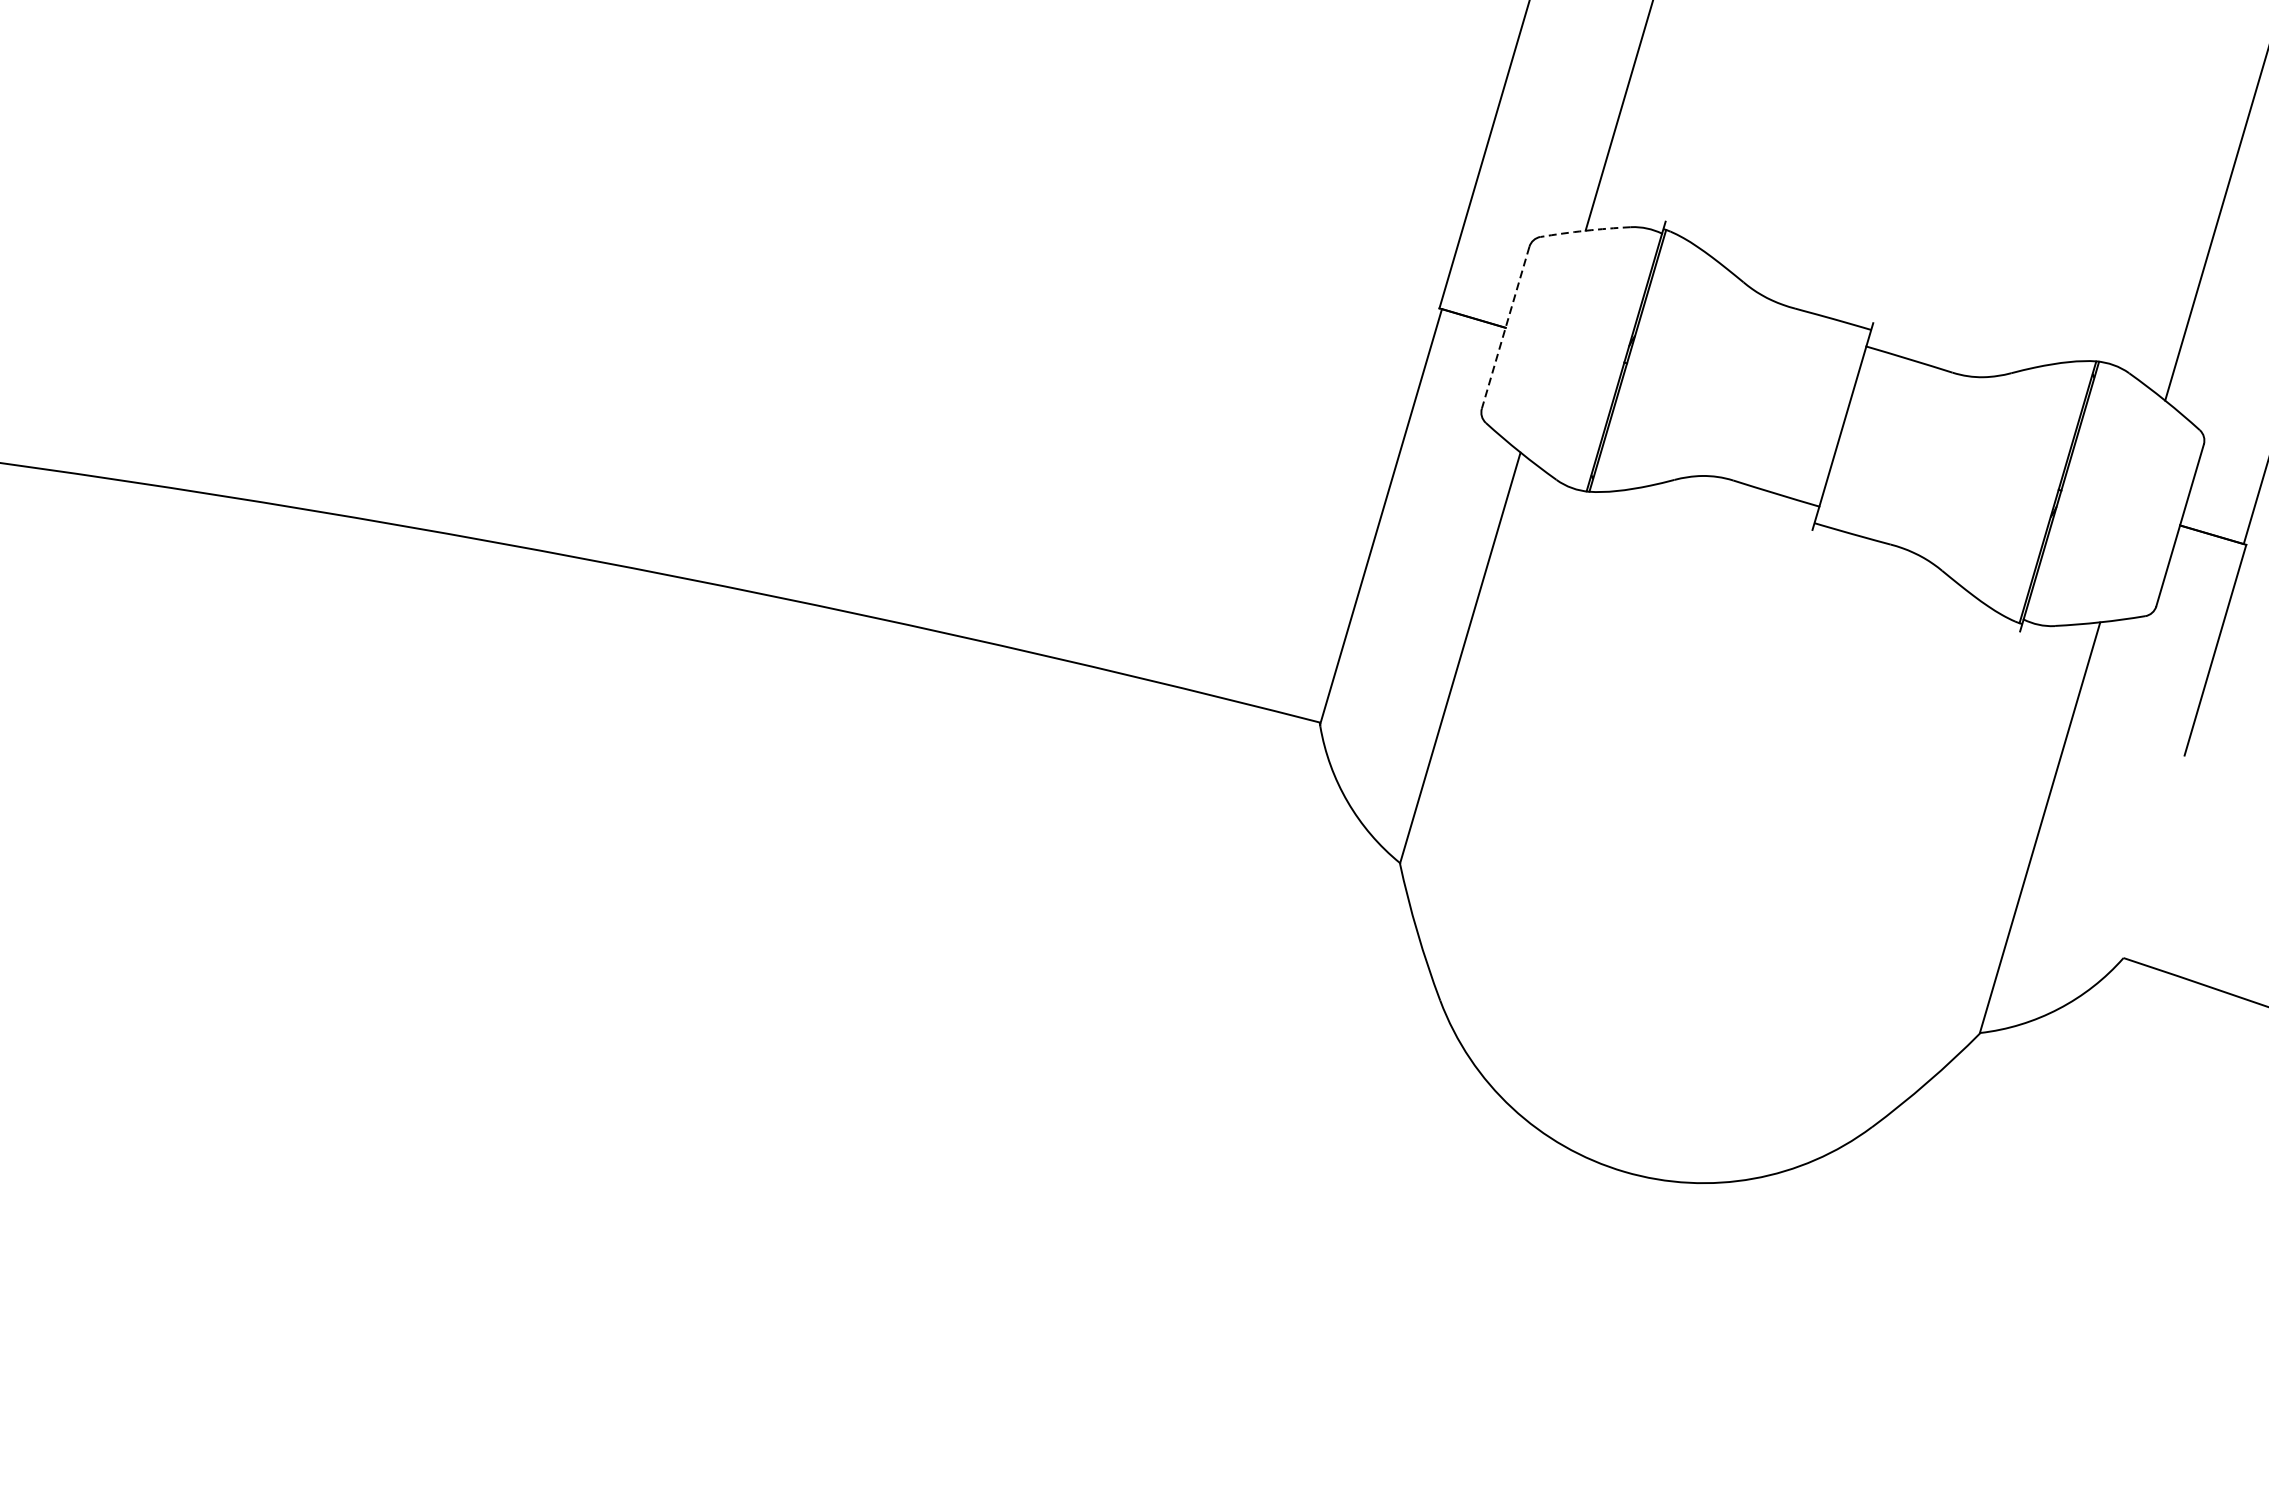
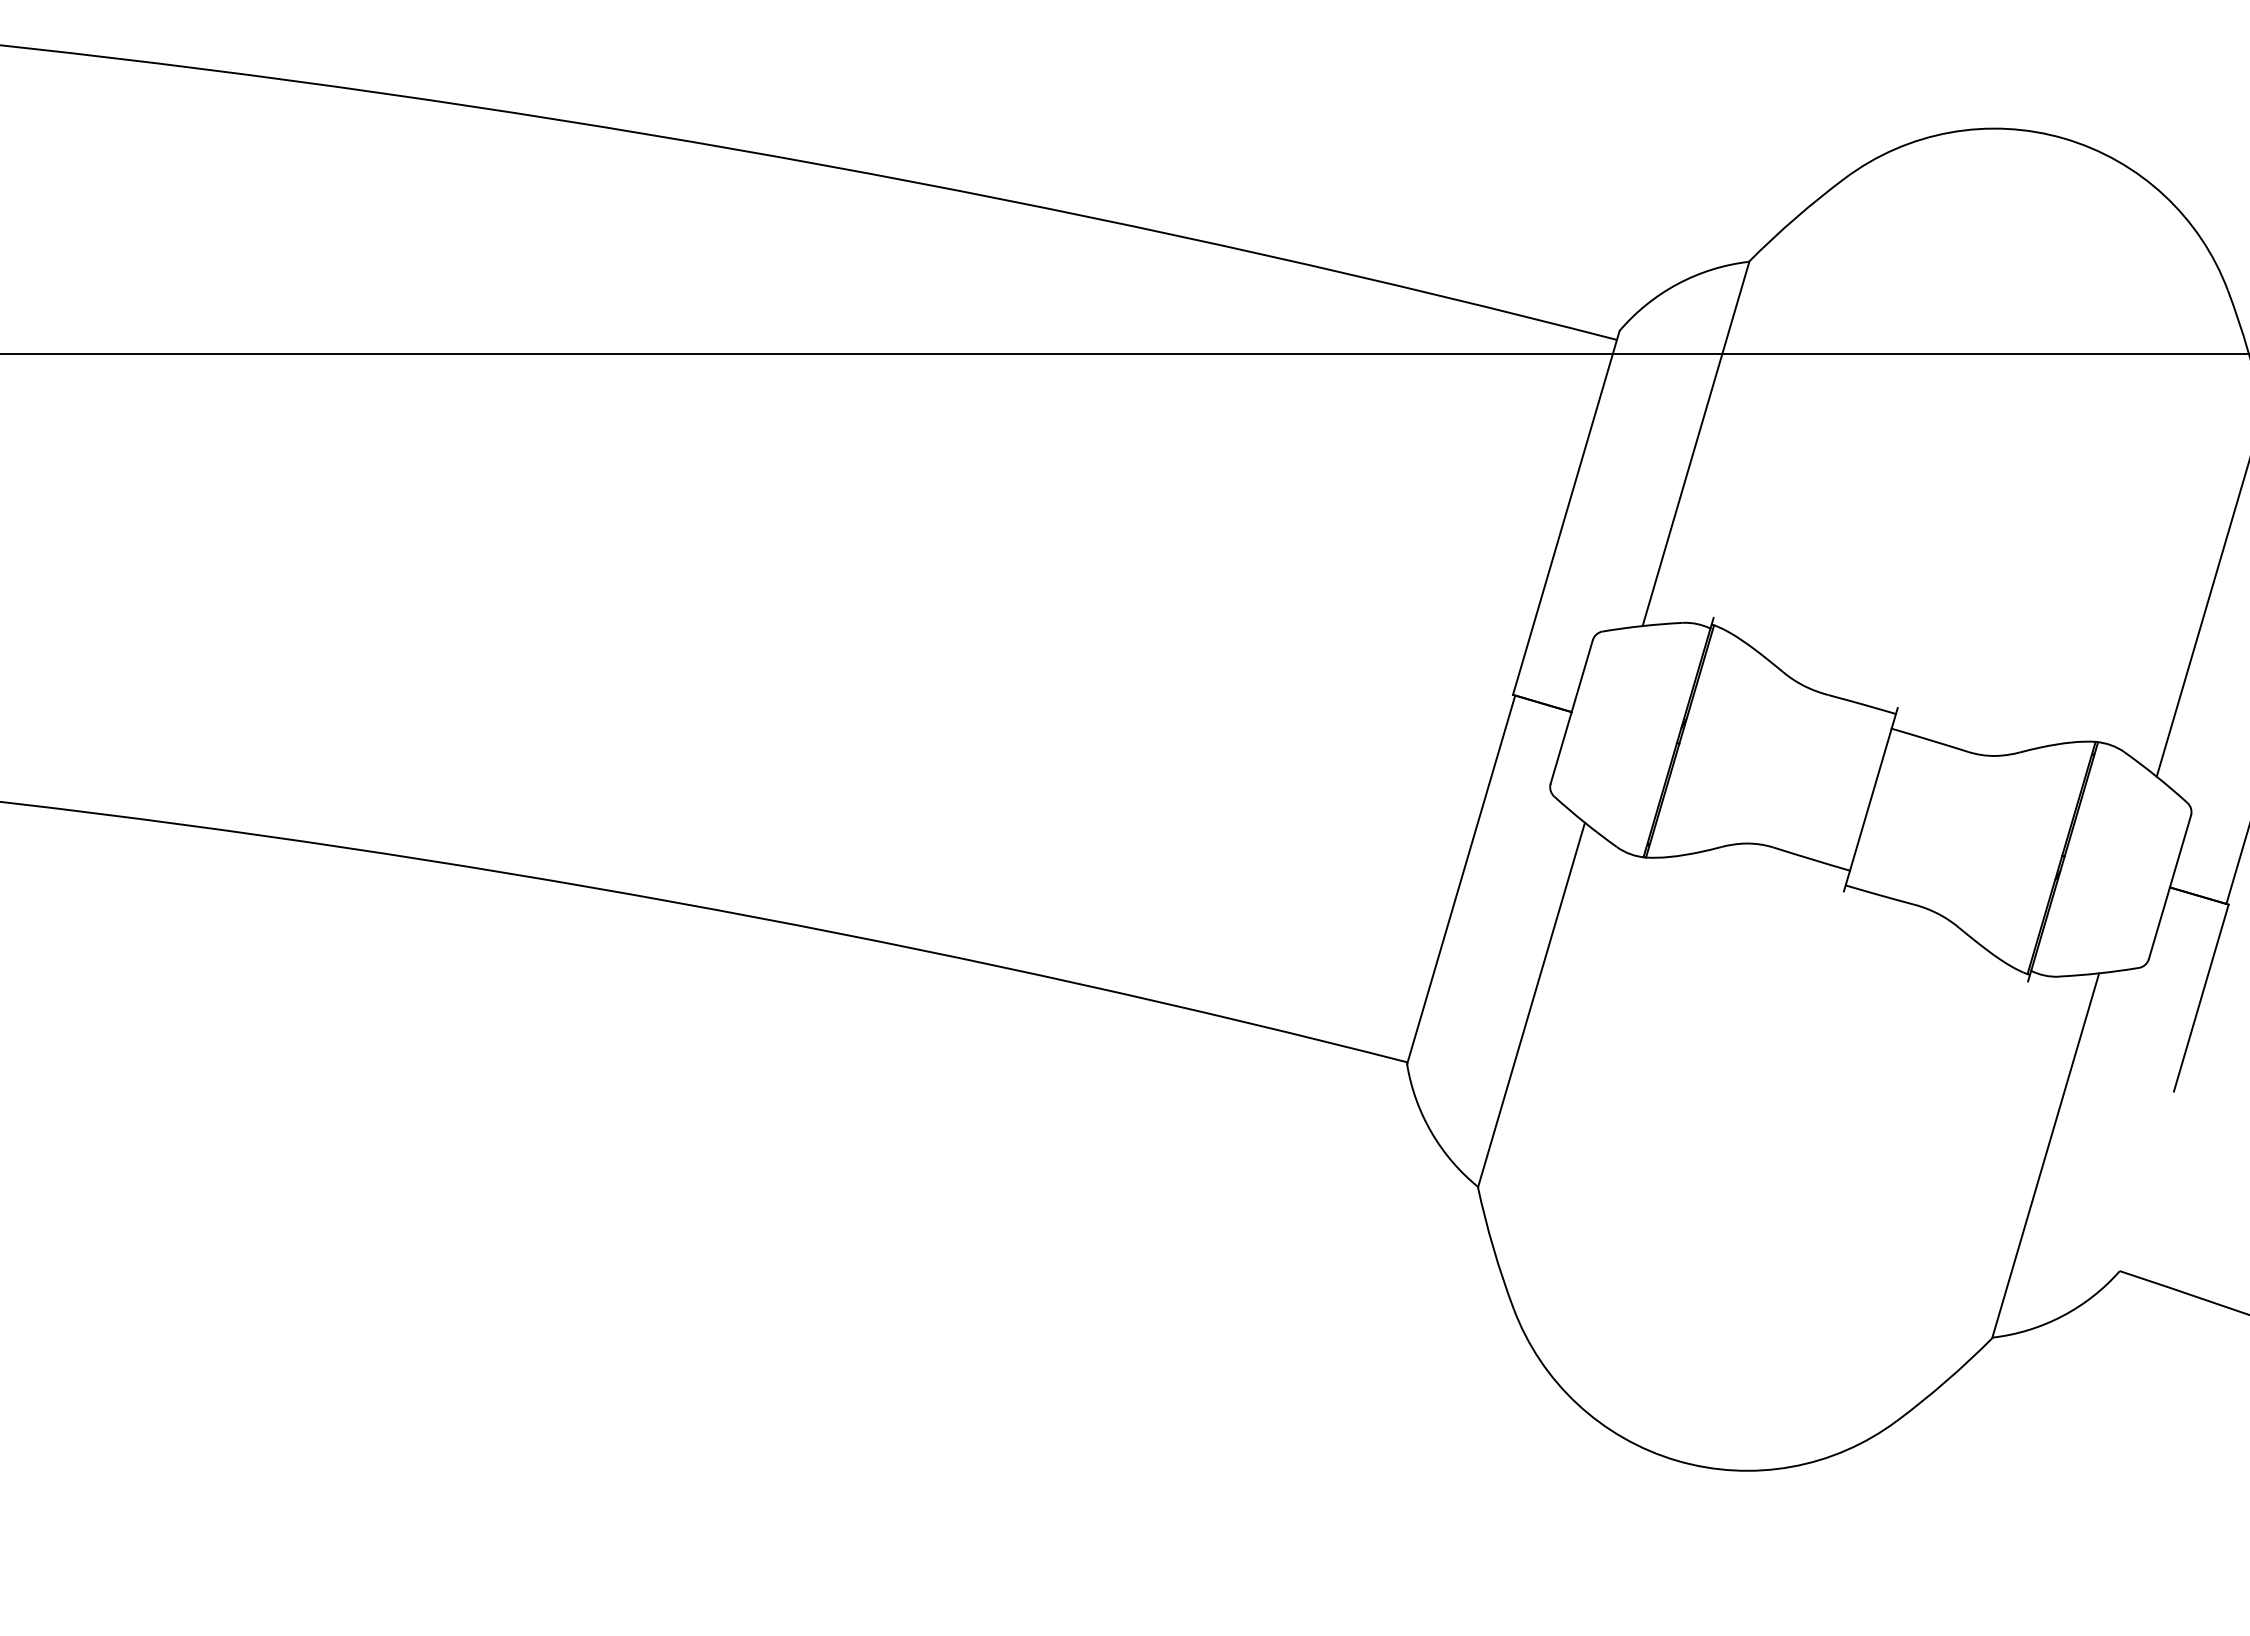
arc: (1585, 231) -> (1642, 626), dashed -> solid
line: (1505, 328) -> (1571, 712), dashed -> solid

